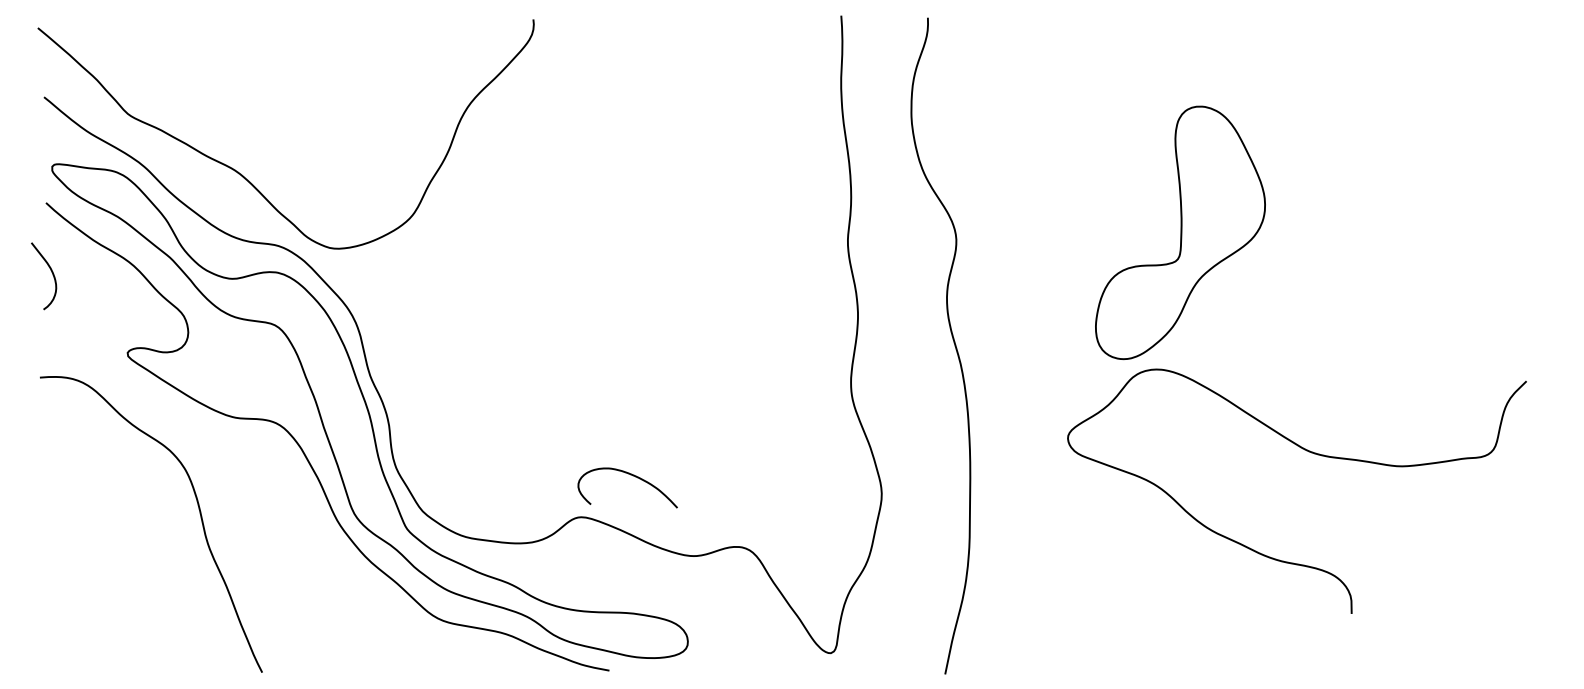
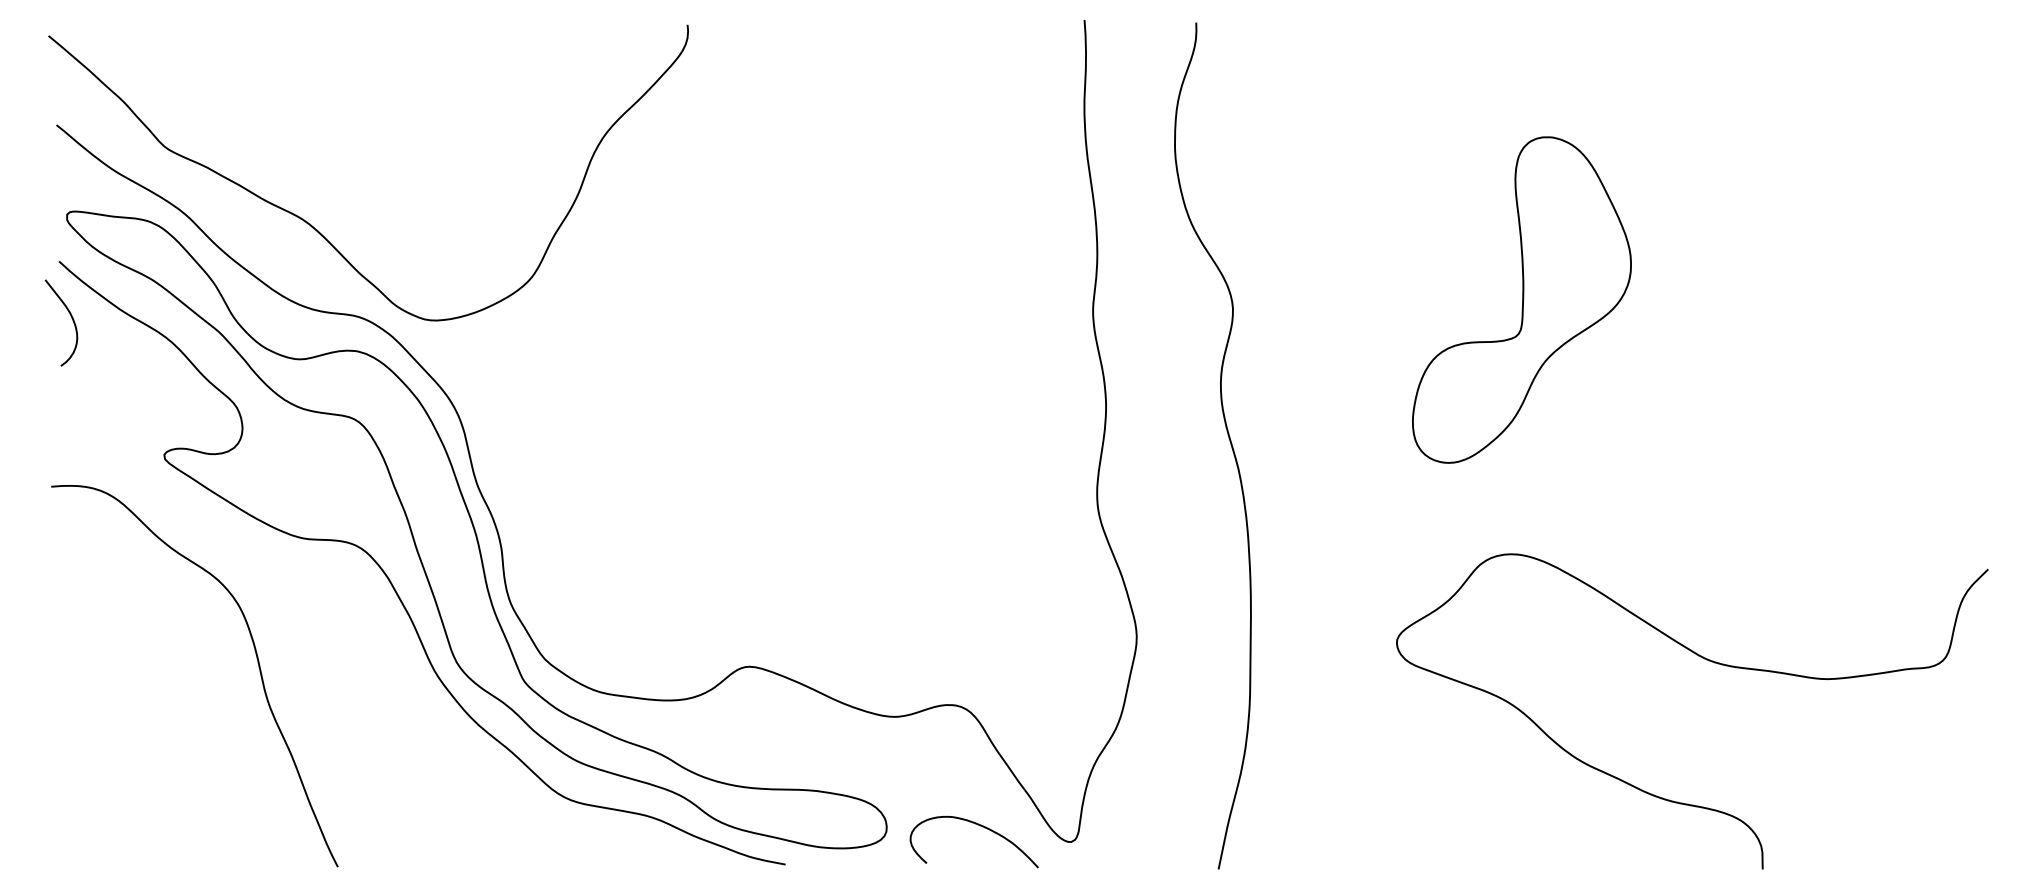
curve: (51, 272) -> (71, 318), moved
curve: (1311, 453) -> (1711, 662), moved
curve: (630, 475) -> (977, 825), moved

